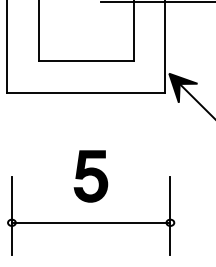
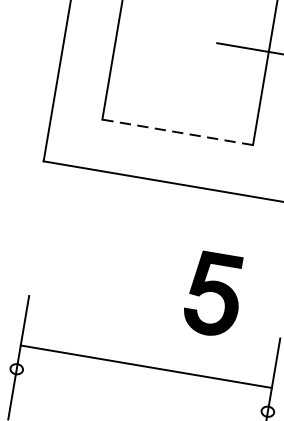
line: (86, 60) -> (178, 131), solid -> dashed
part: (90, 176) -> (212, 294), moved
line: (90, 222) -> (145, 366), moved

